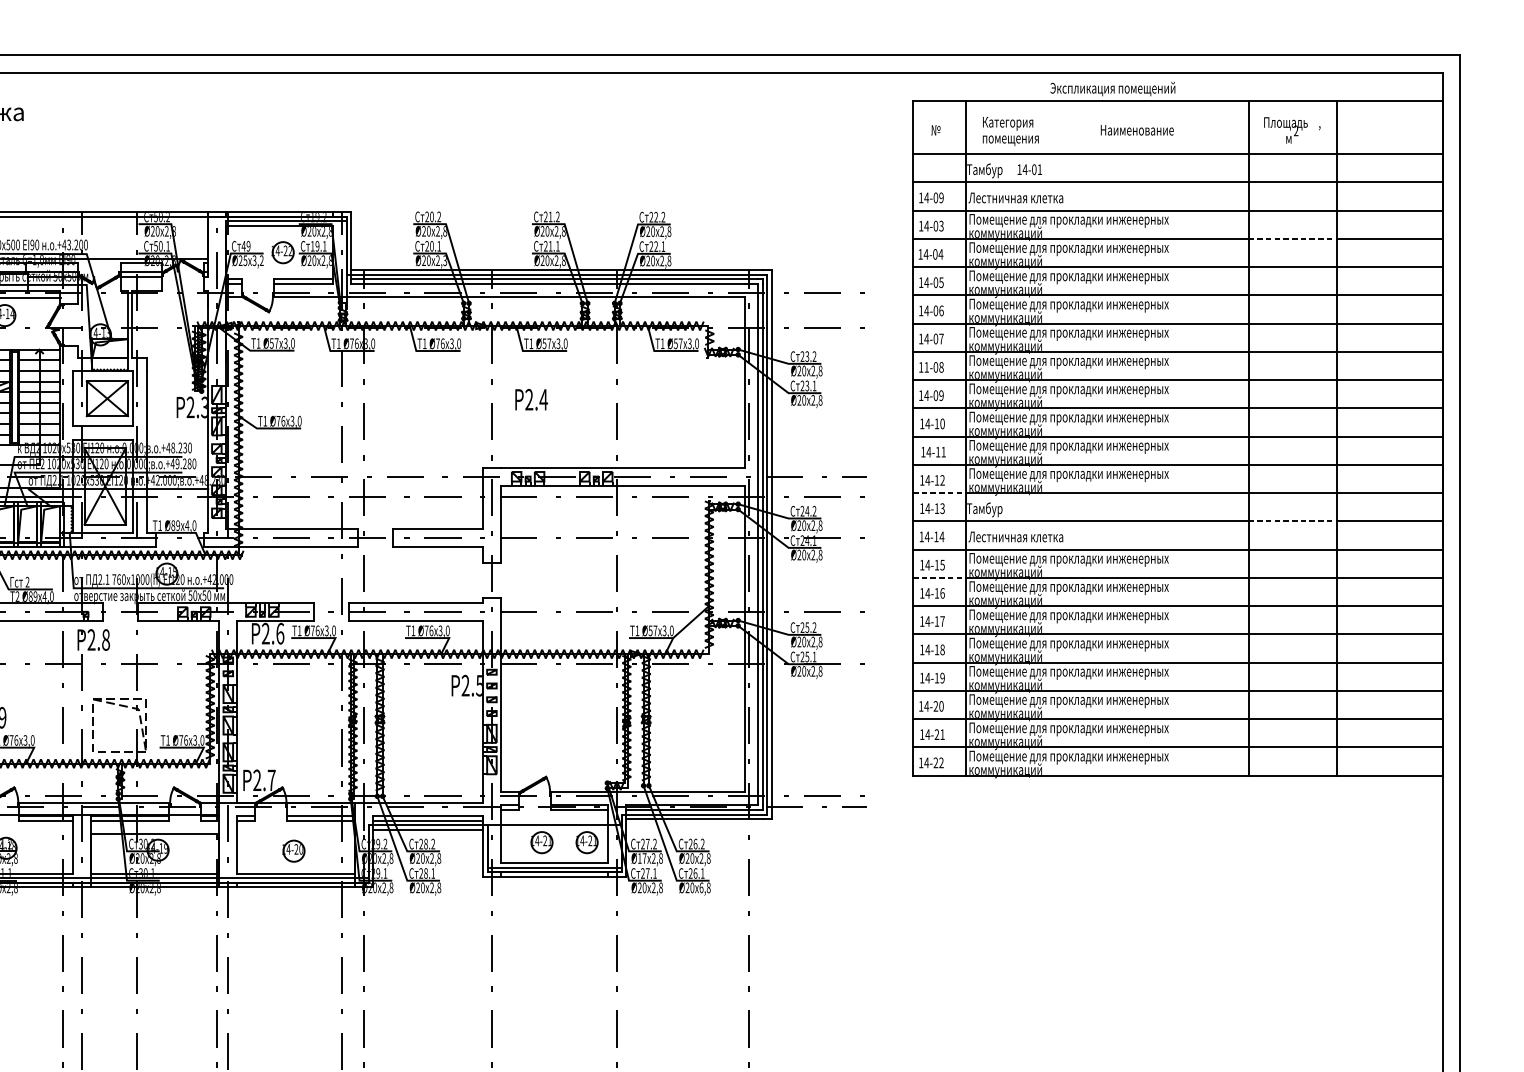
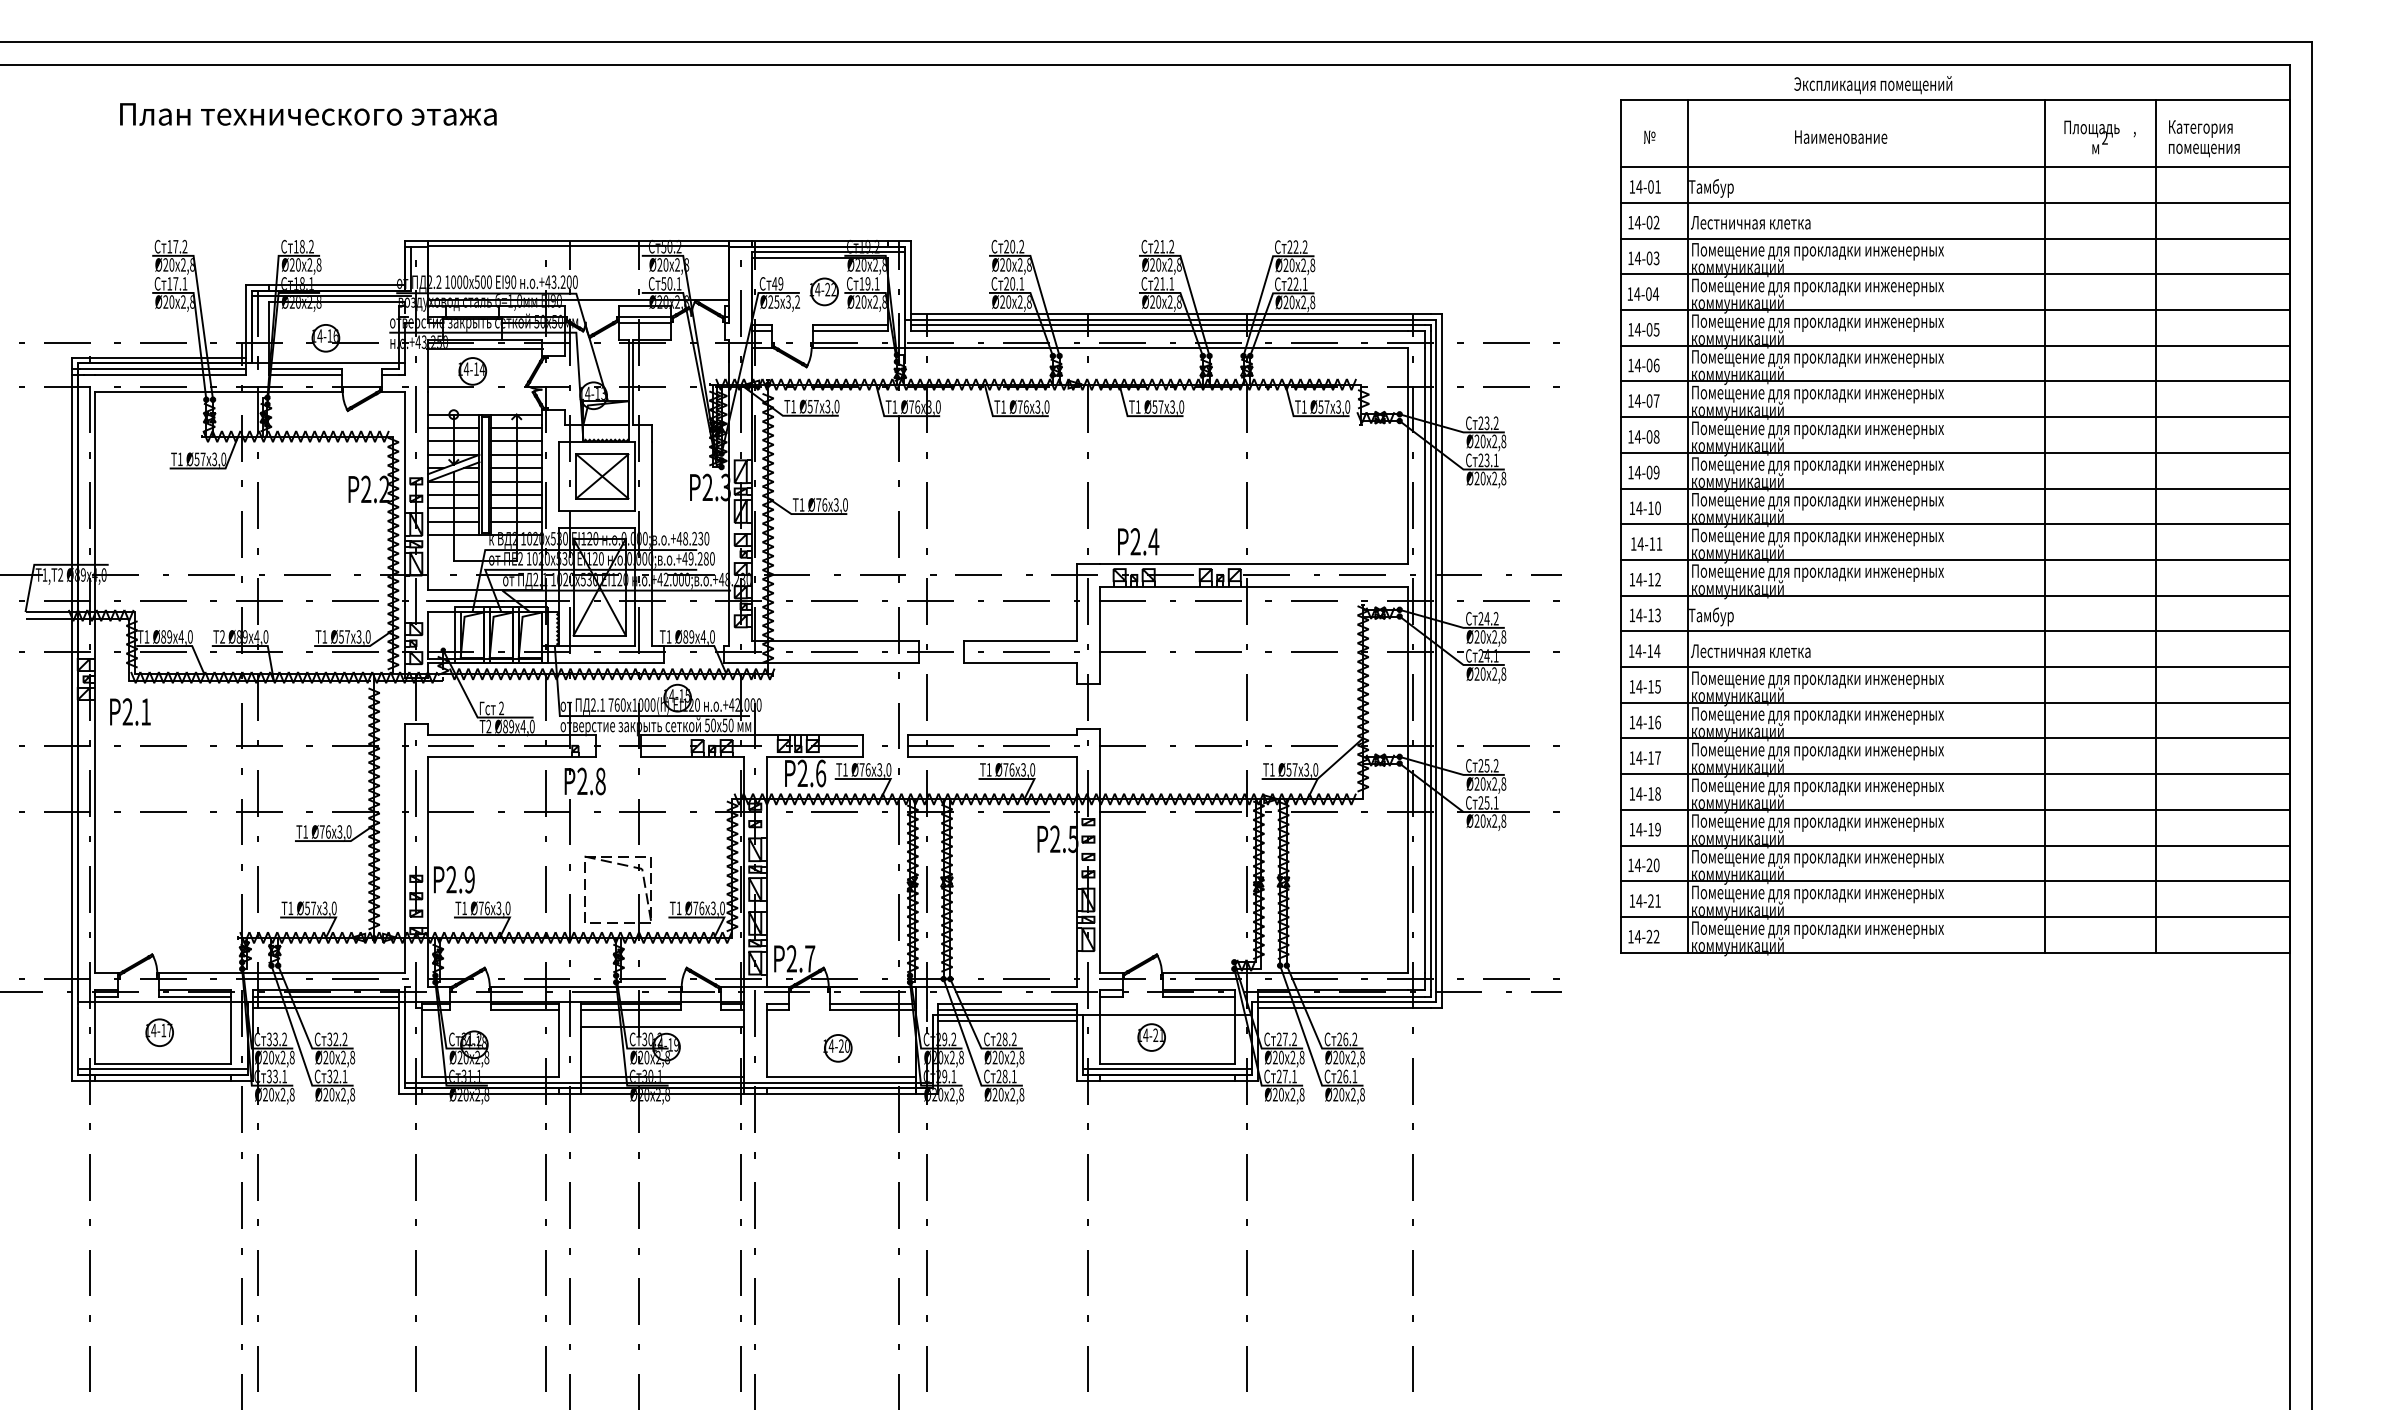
text: (1137, 129) -> (1841, 136), moved
text: (1011, 131) -> (2204, 138), moved
text: (1029, 169) -> (1645, 186), moved
text: (941, 197) -> (1656, 222), 14-09 -> 14-02
line: (1292, 238) -> (2100, 274), dashed -> solid
text: (444, 260) -> (1028, 301), 2,3 -> 2,8
text: (926, 367) -> (1637, 436), 11-08 -> 14-08
text: (531, 399) -> (1138, 541), moved
line: (939, 492) -> (1654, 595), dashed -> solid
line: (1292, 521) -> (2100, 631), dashed -> solid
line: (939, 577) -> (1654, 702), dashed -> solid
part: (586, 842) -> (1208, 1037), removed
text: (641, 858) -> (1277, 1057), Ø17 -> Ø20
text: (700, 887) -> (1352, 1094), 6,8 -> 2,8

